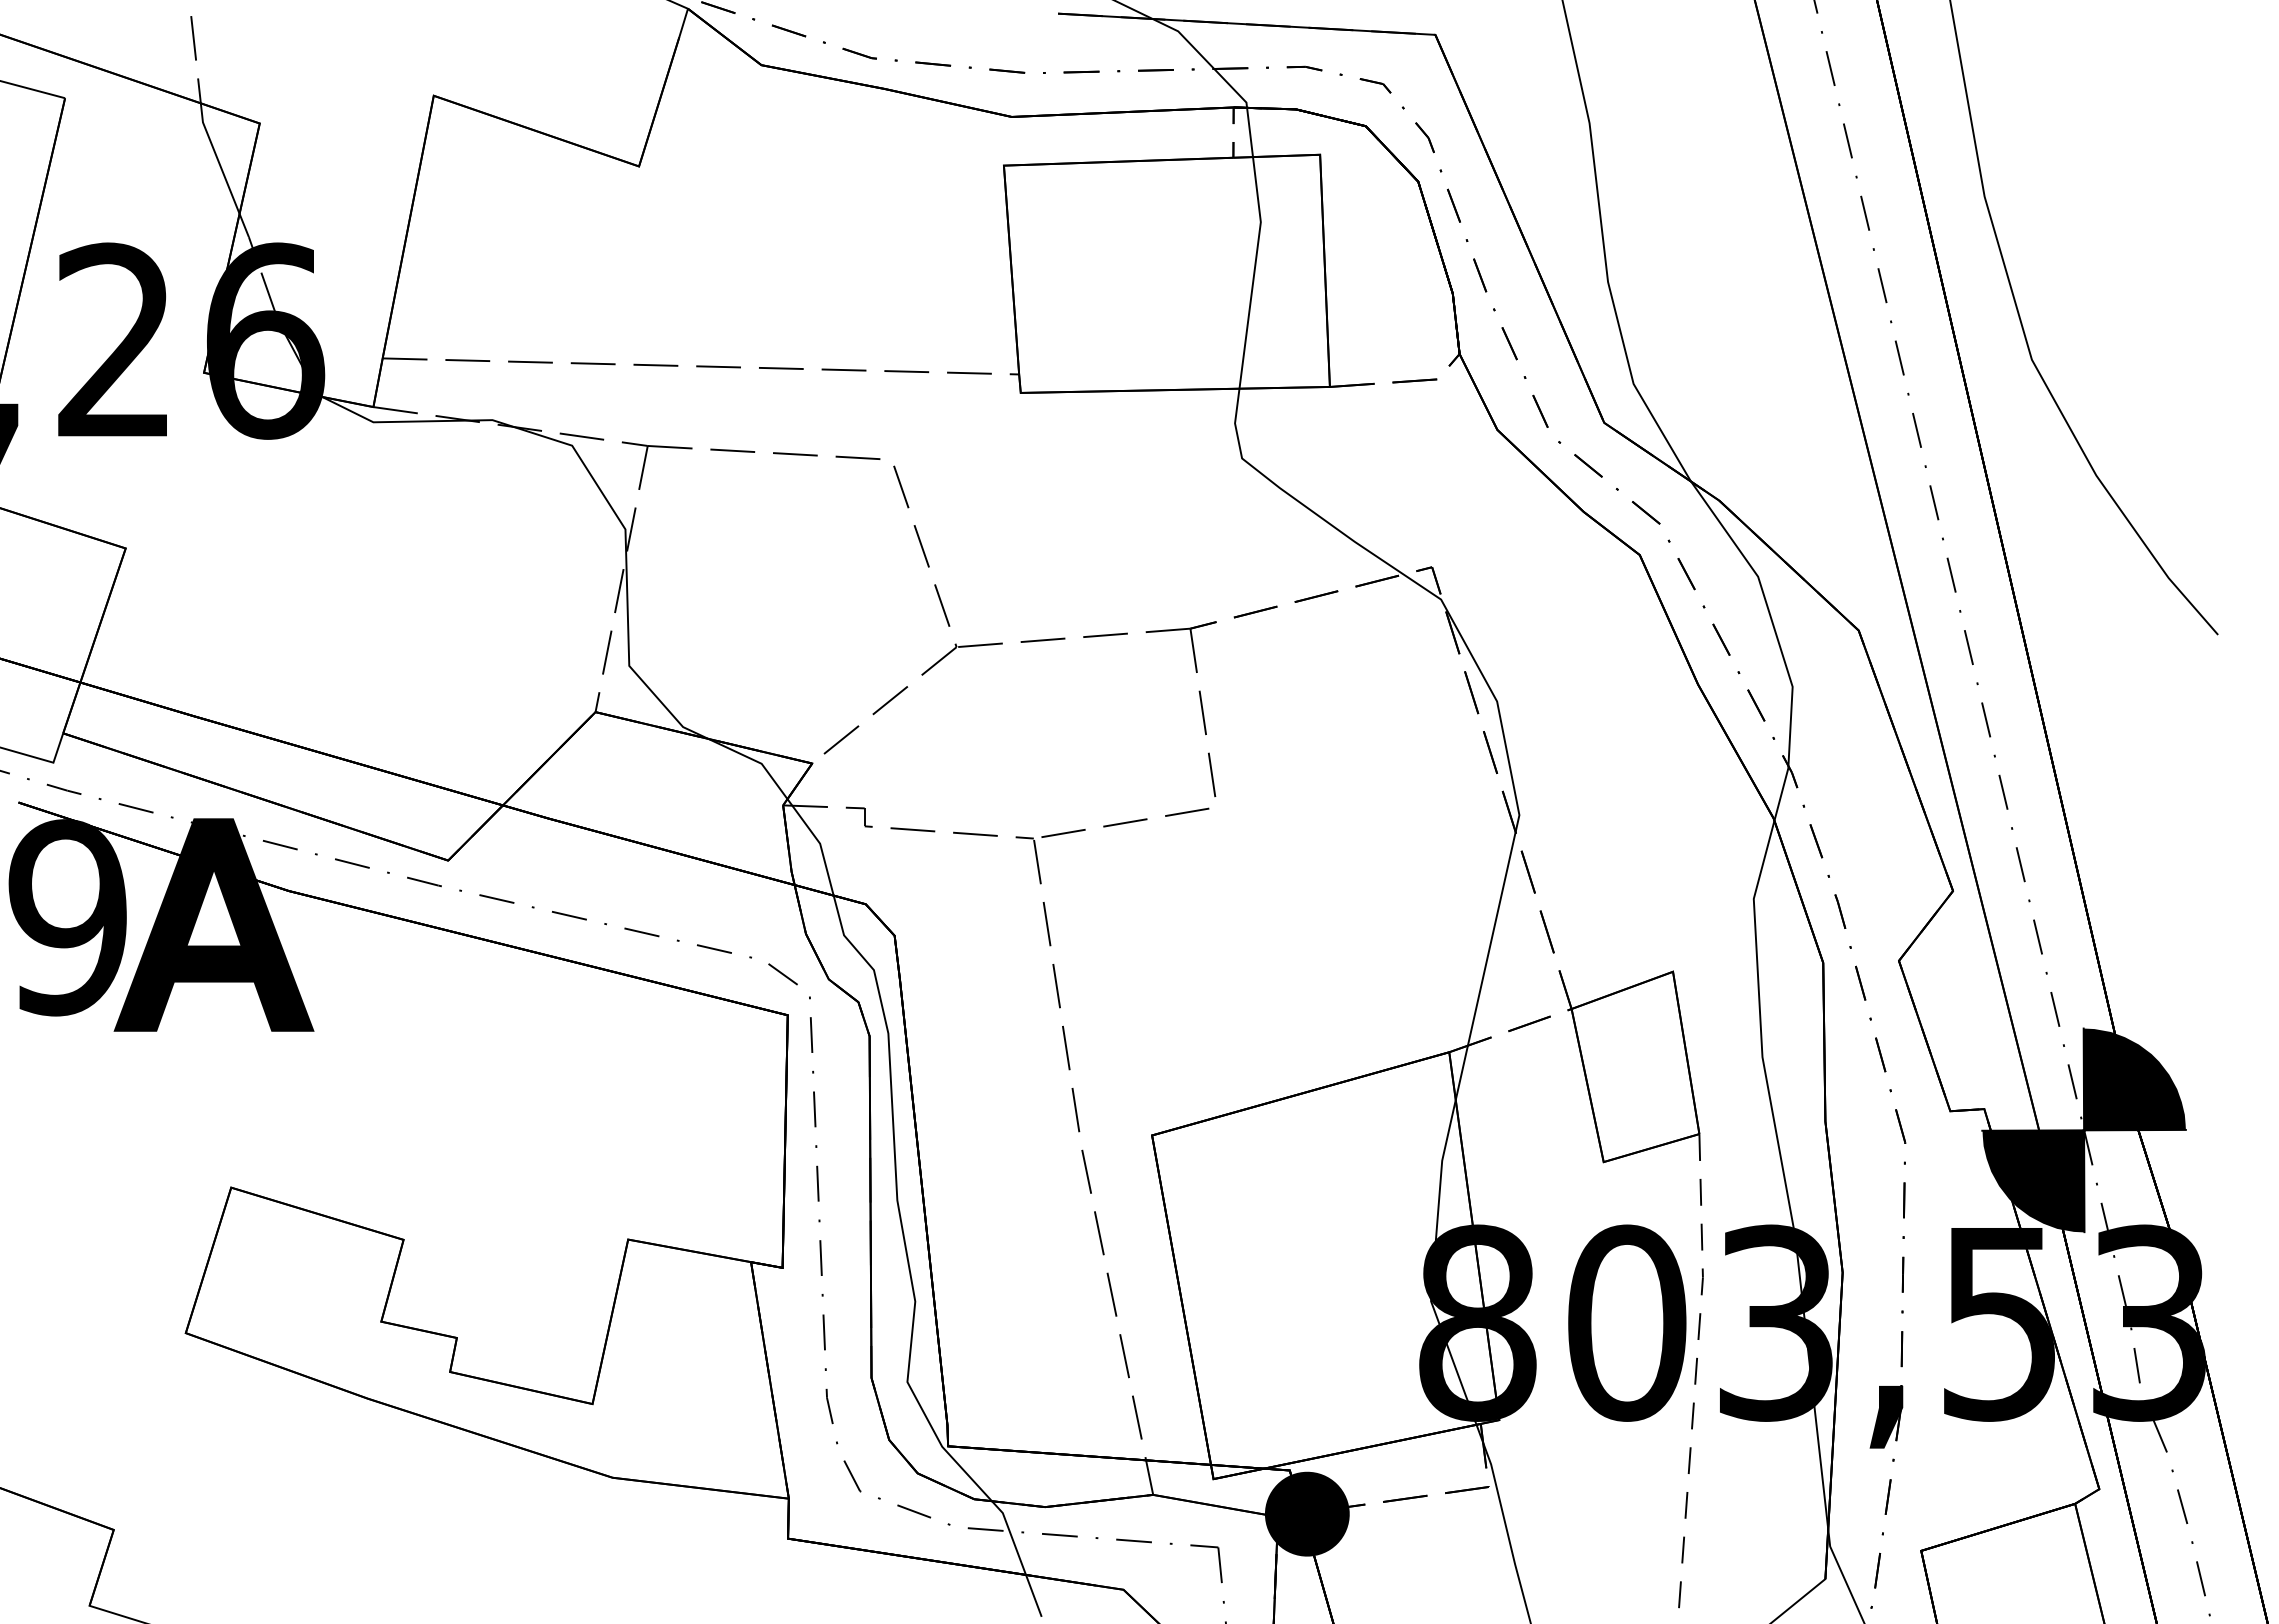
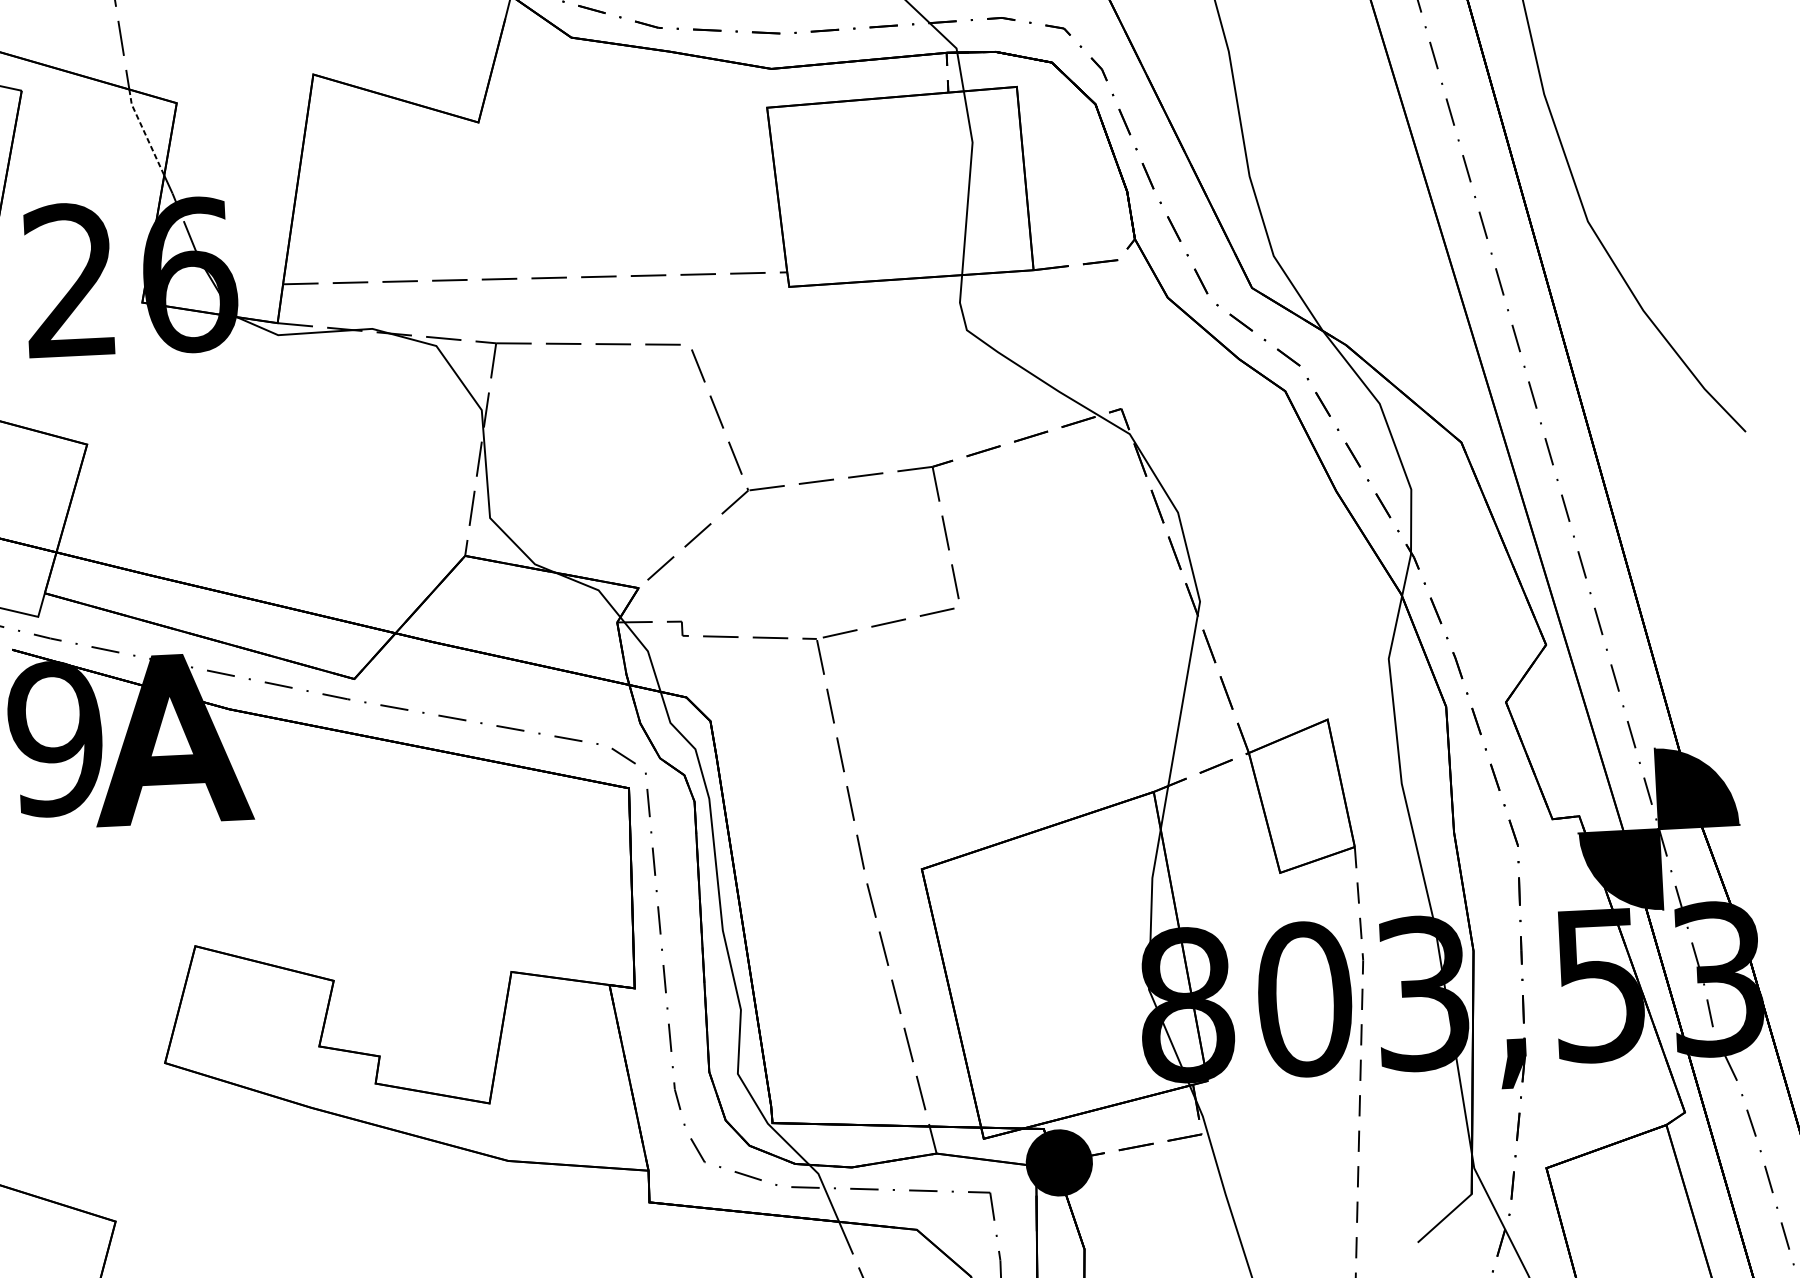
line: (217, 158) -> (144, 132), solid -> dashed

